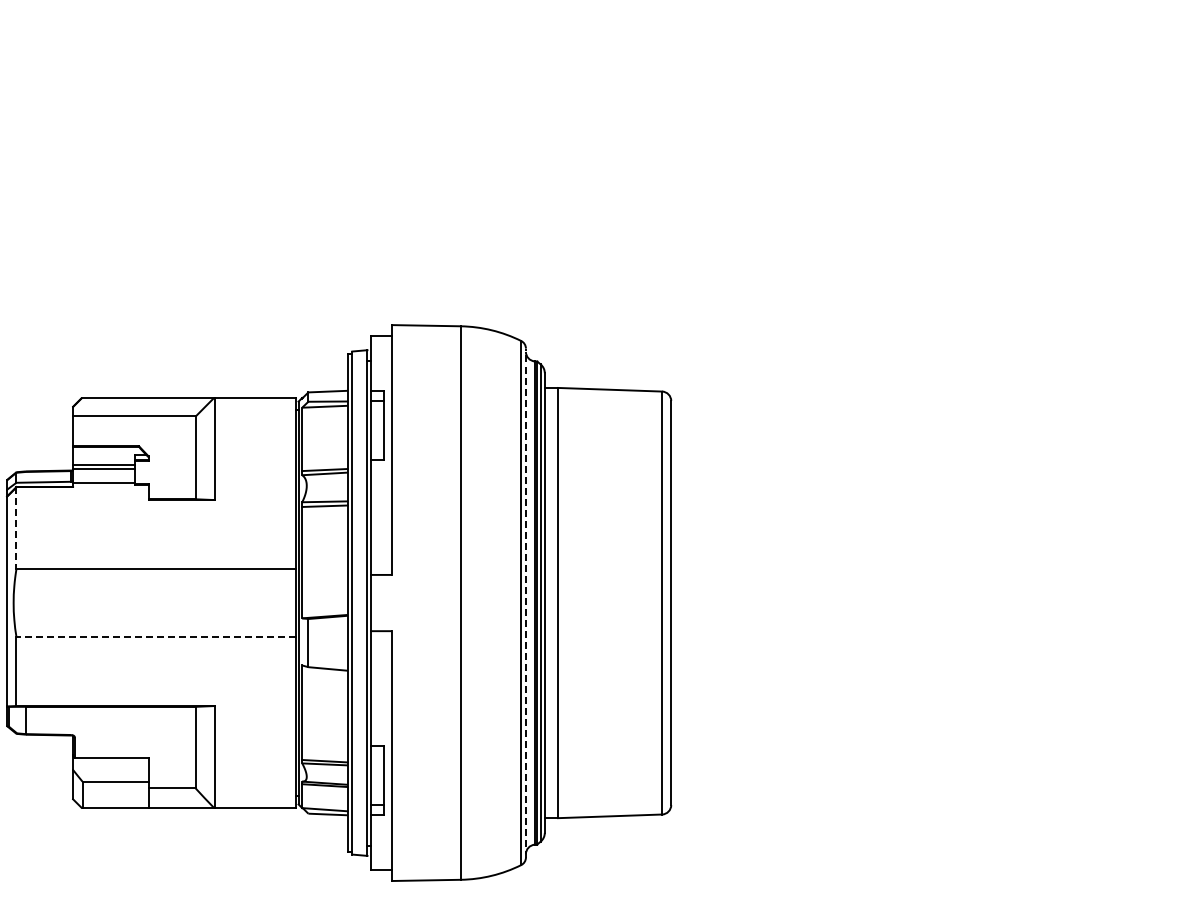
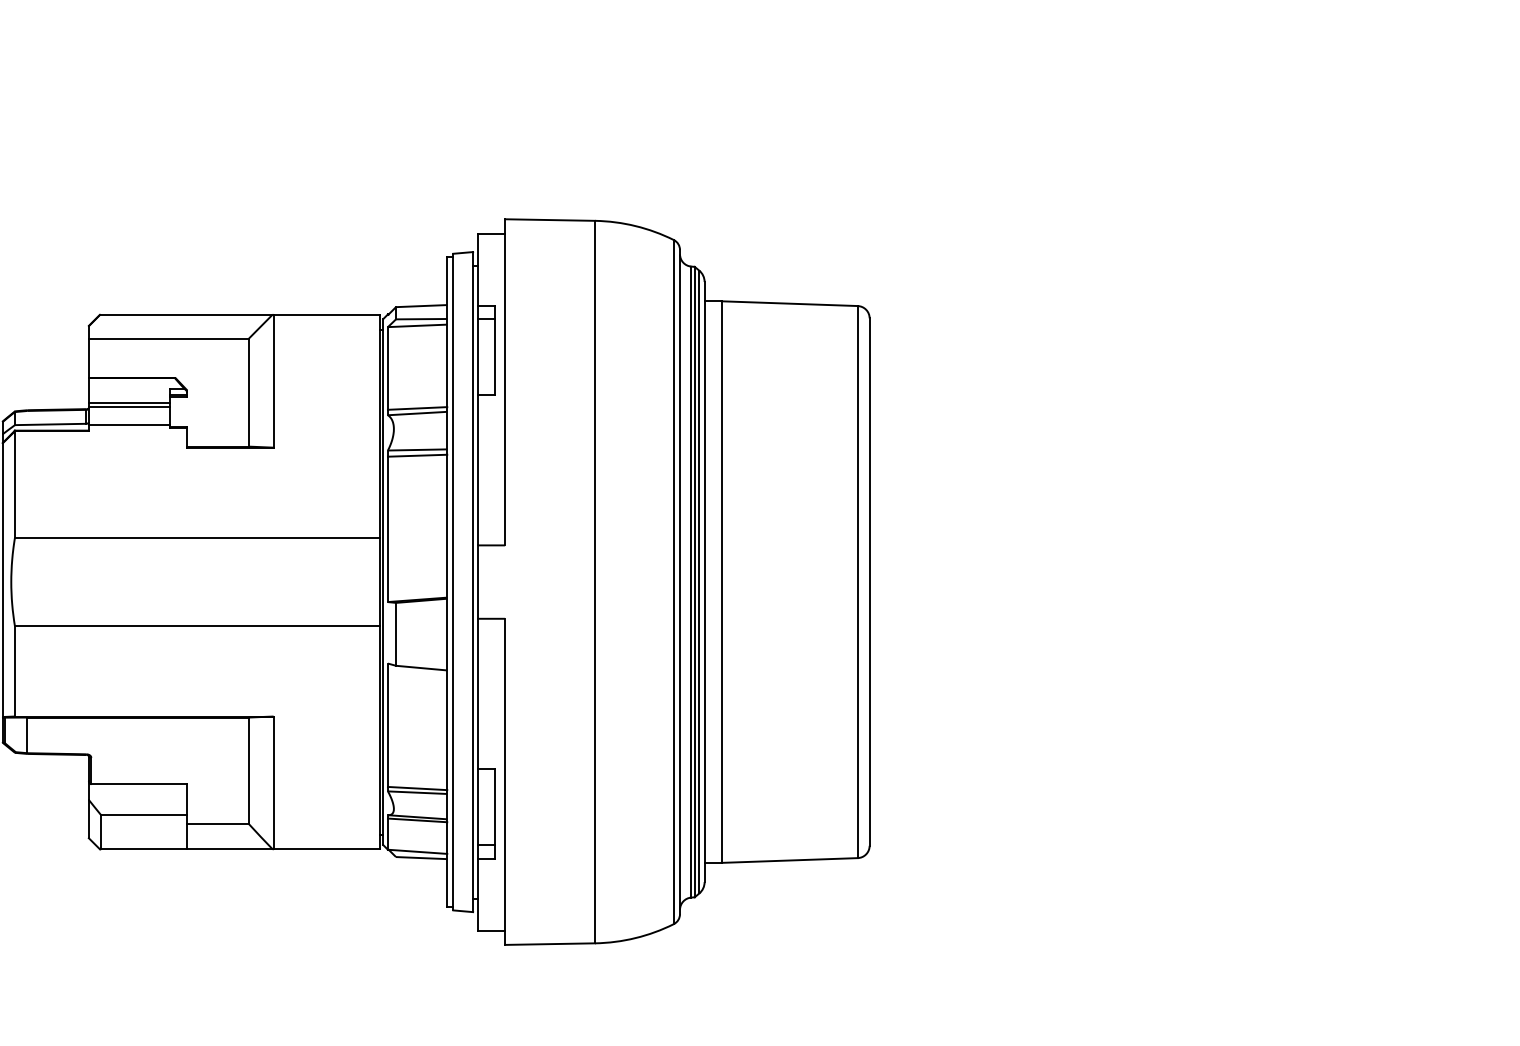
line: (16, 528) -> (15, 484), dashed -> solid
line: (525, 602) -> (679, 581), dashed -> solid
line: (156, 637) -> (197, 627), dashed -> solid

